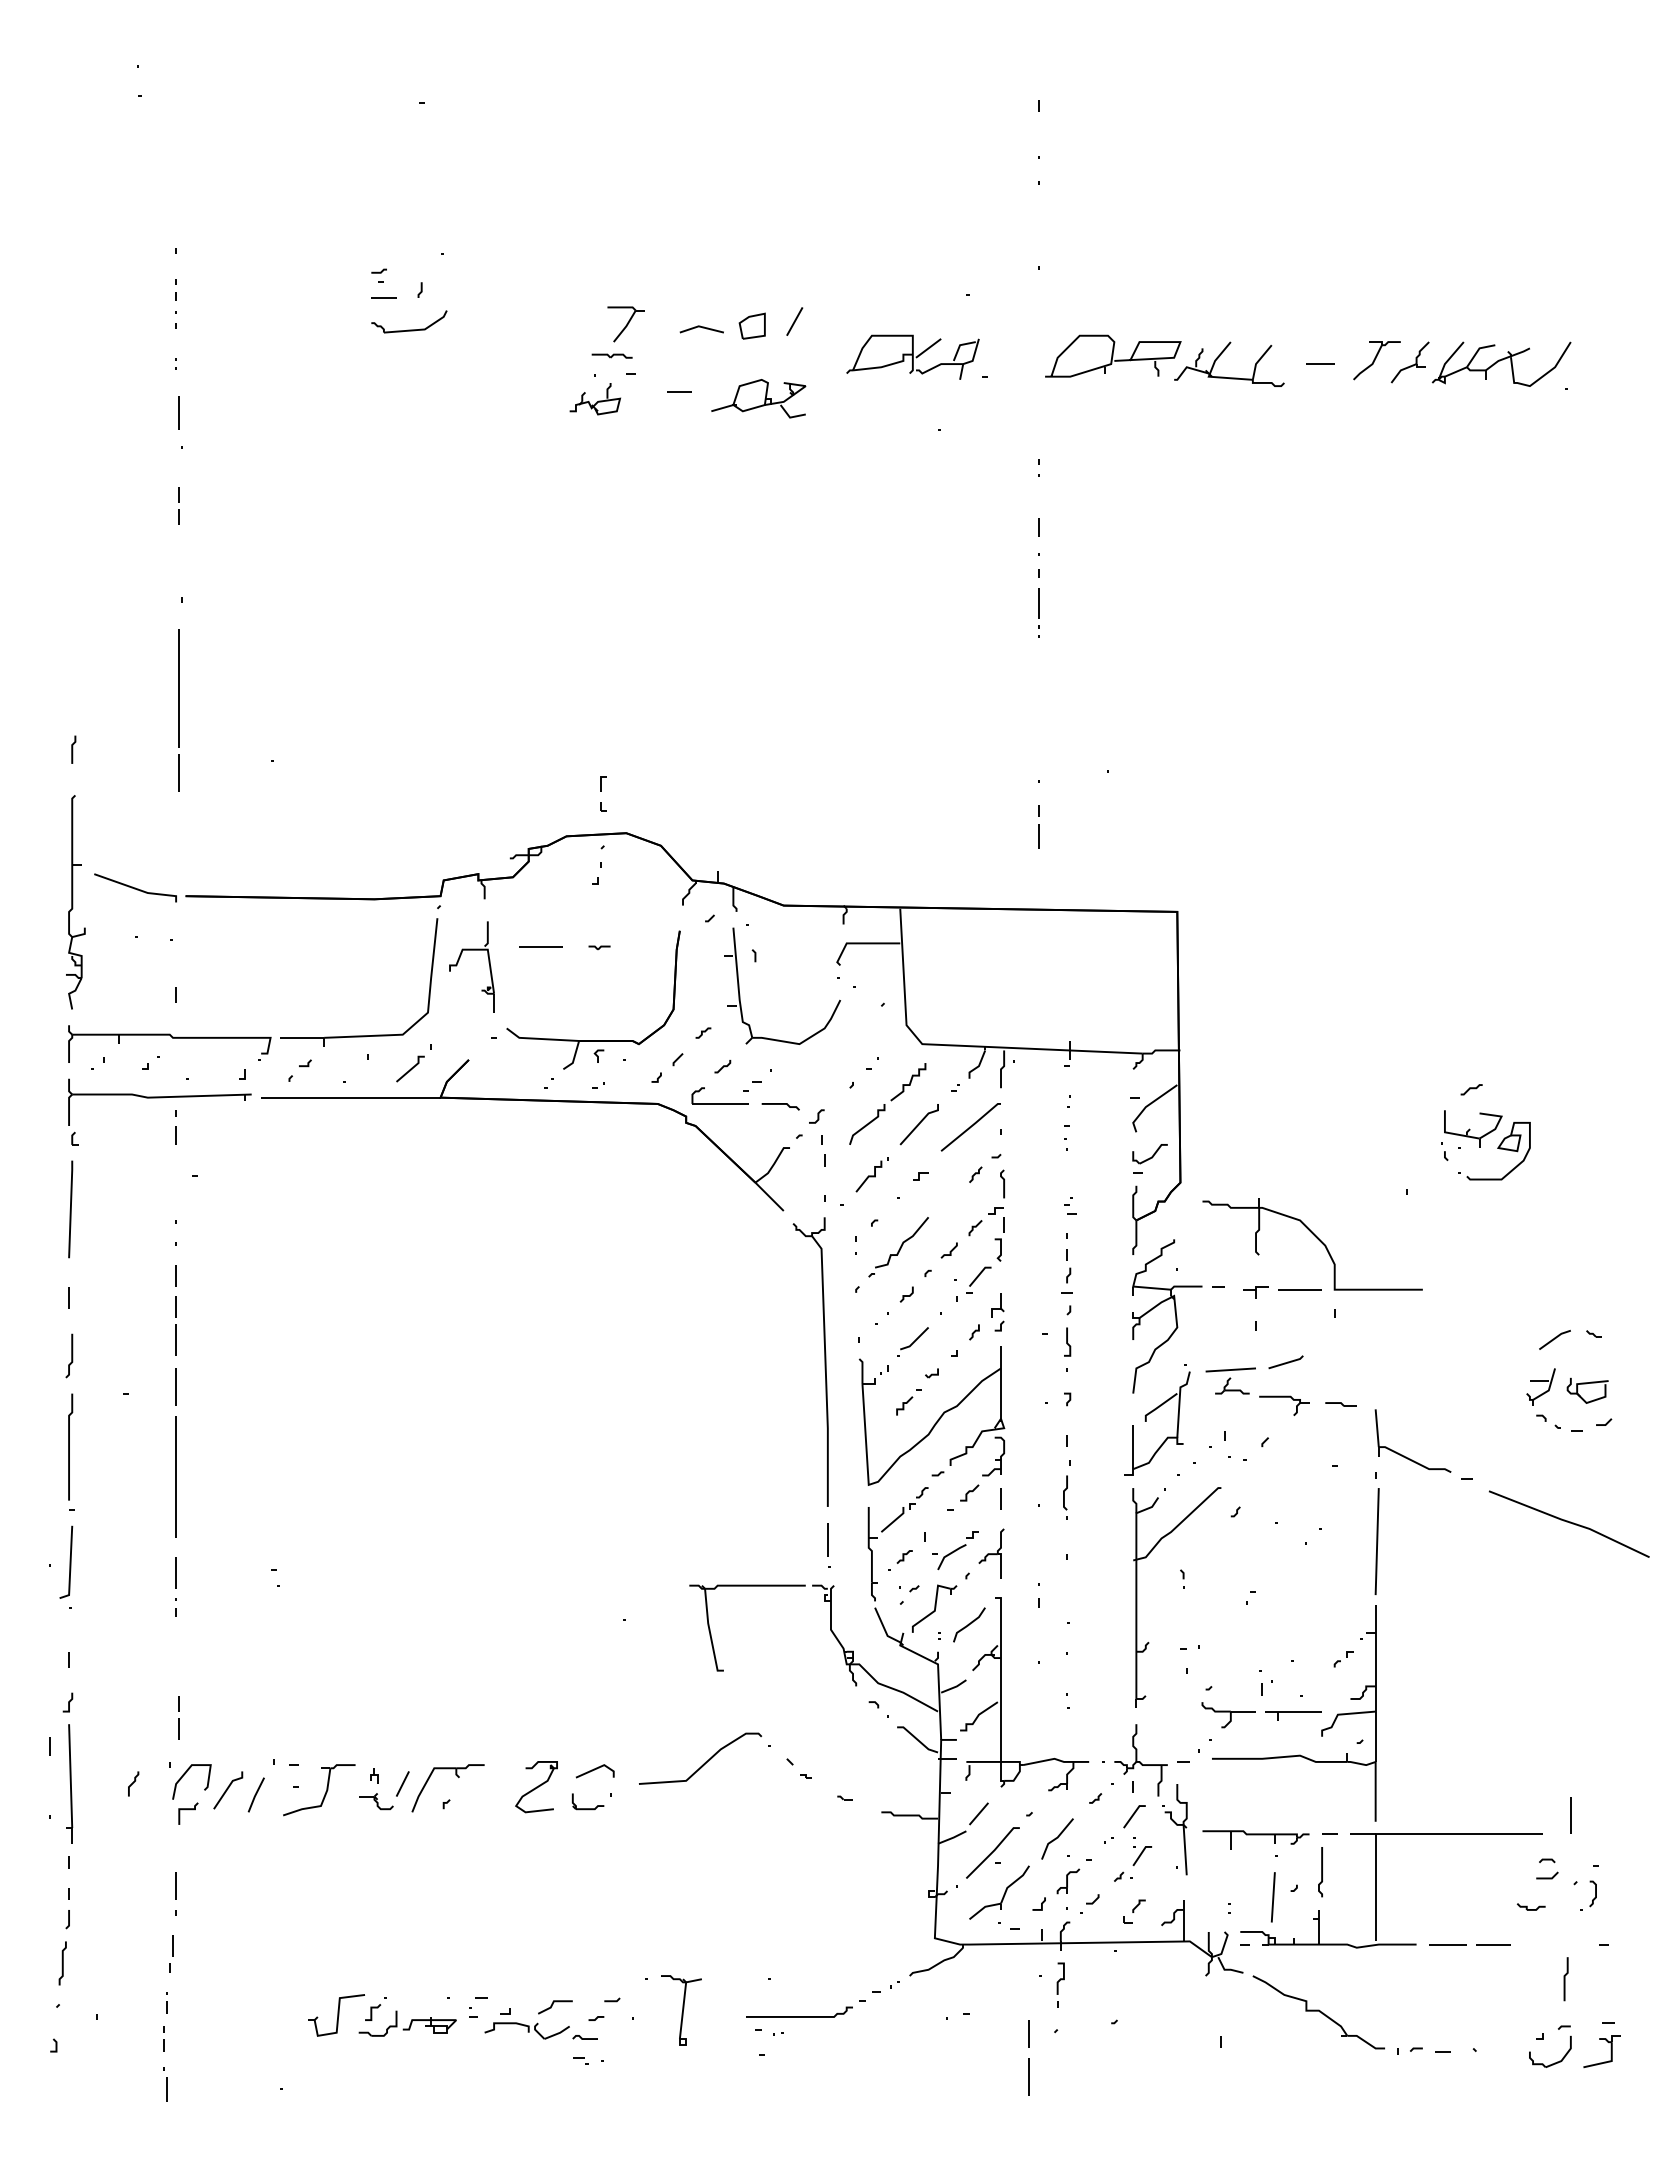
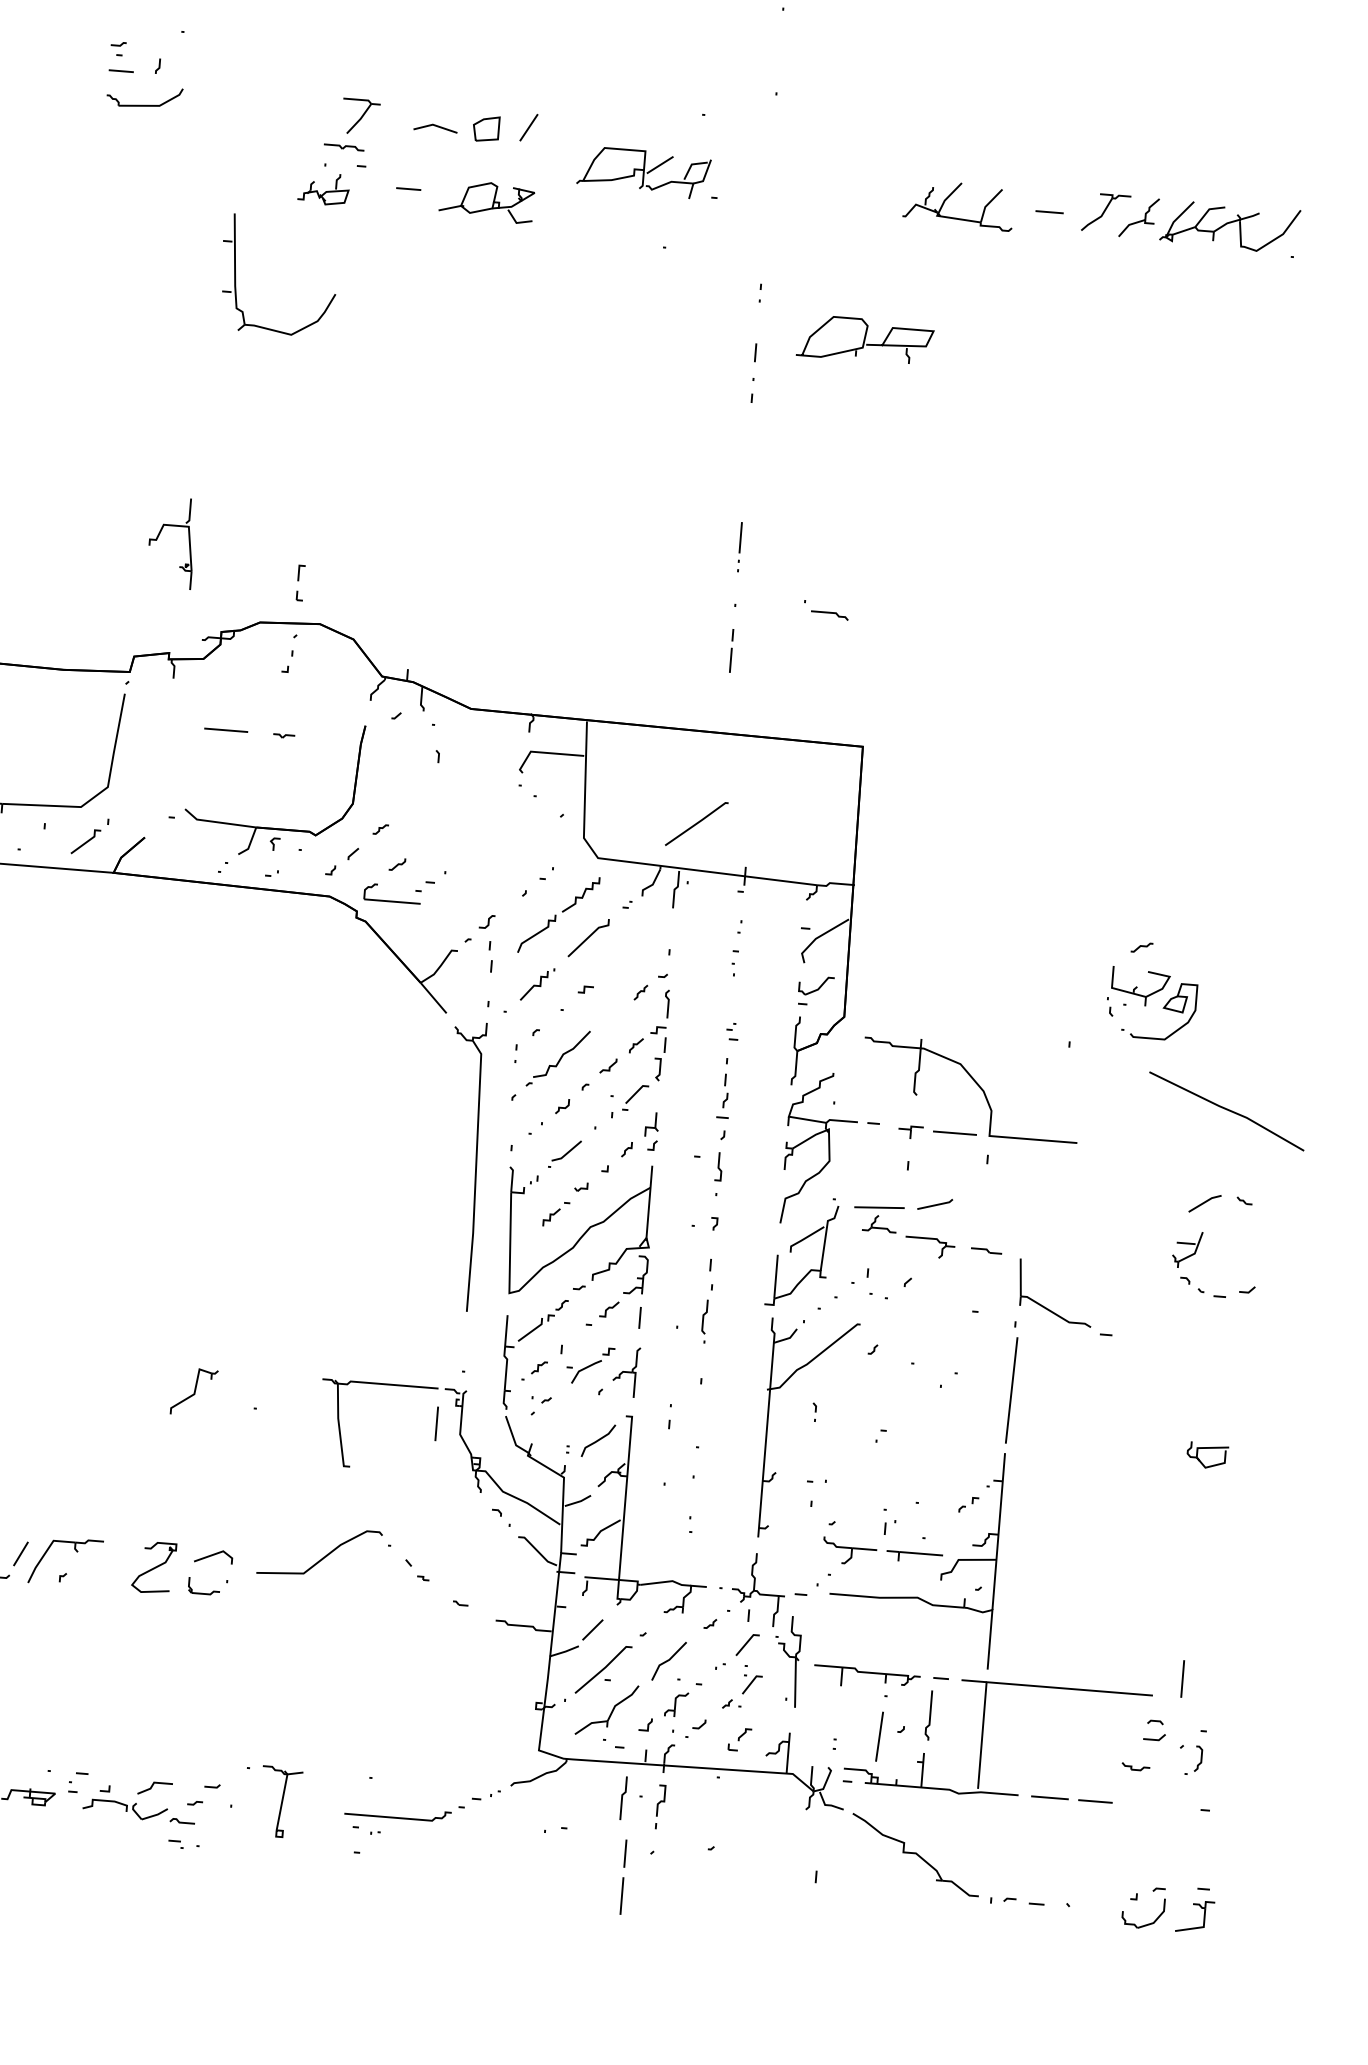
part: (1113, 355) -> (865, 339), moved
line: (1038, 612) -> (739, 546), moved
part: (458, 963) -> (158, 538), moved
part: (740, 994) -> (236, 280), moved
line: (780, 1104) -> (829, 613), moved
line: (970, 1127) -> (696, 824), moved
part: (1586, 1384) -> (1206, 1449), moved
line: (1568, 1522) -> (1226, 1109), moved
line: (827, 1539) -> (436, 1423), moved
part: (934, 1608) -> (194, 1391), moved
line: (1565, 1979) -> (622, 1798), moved

